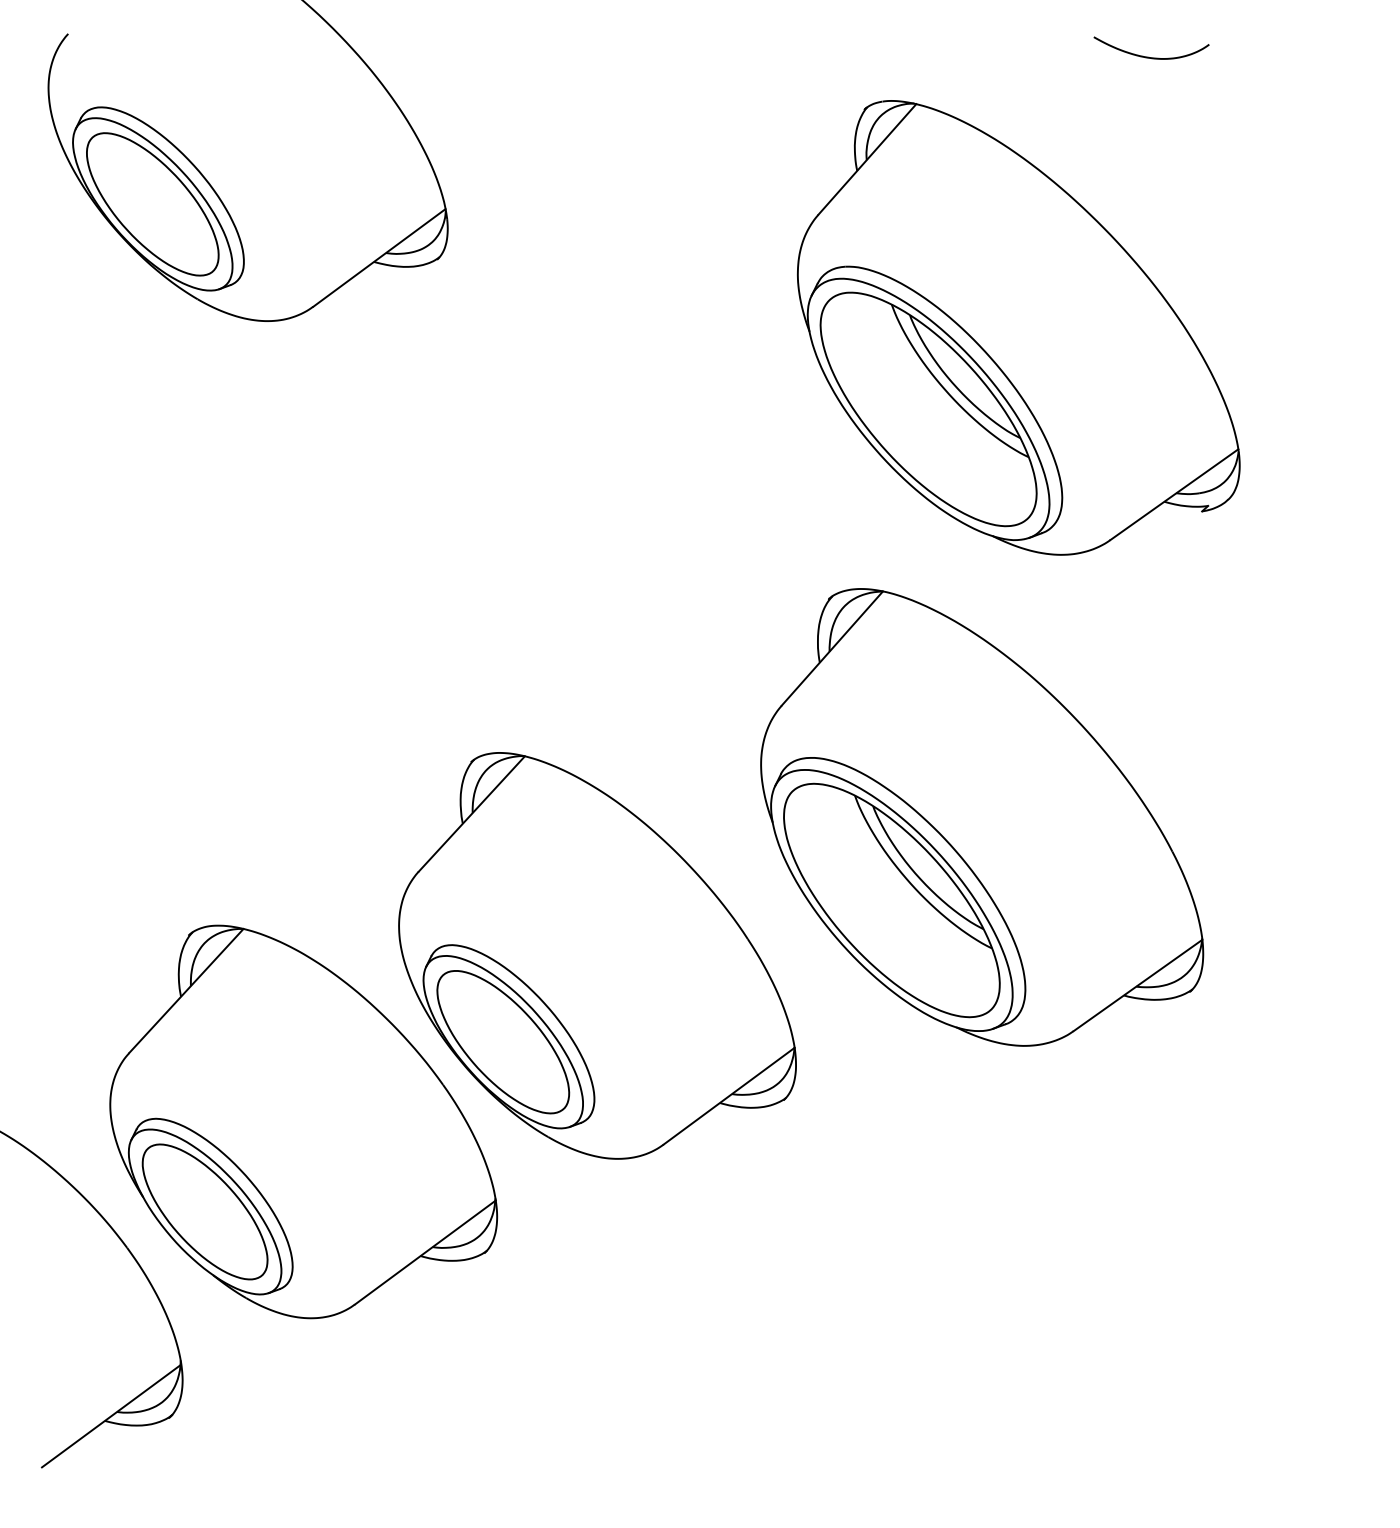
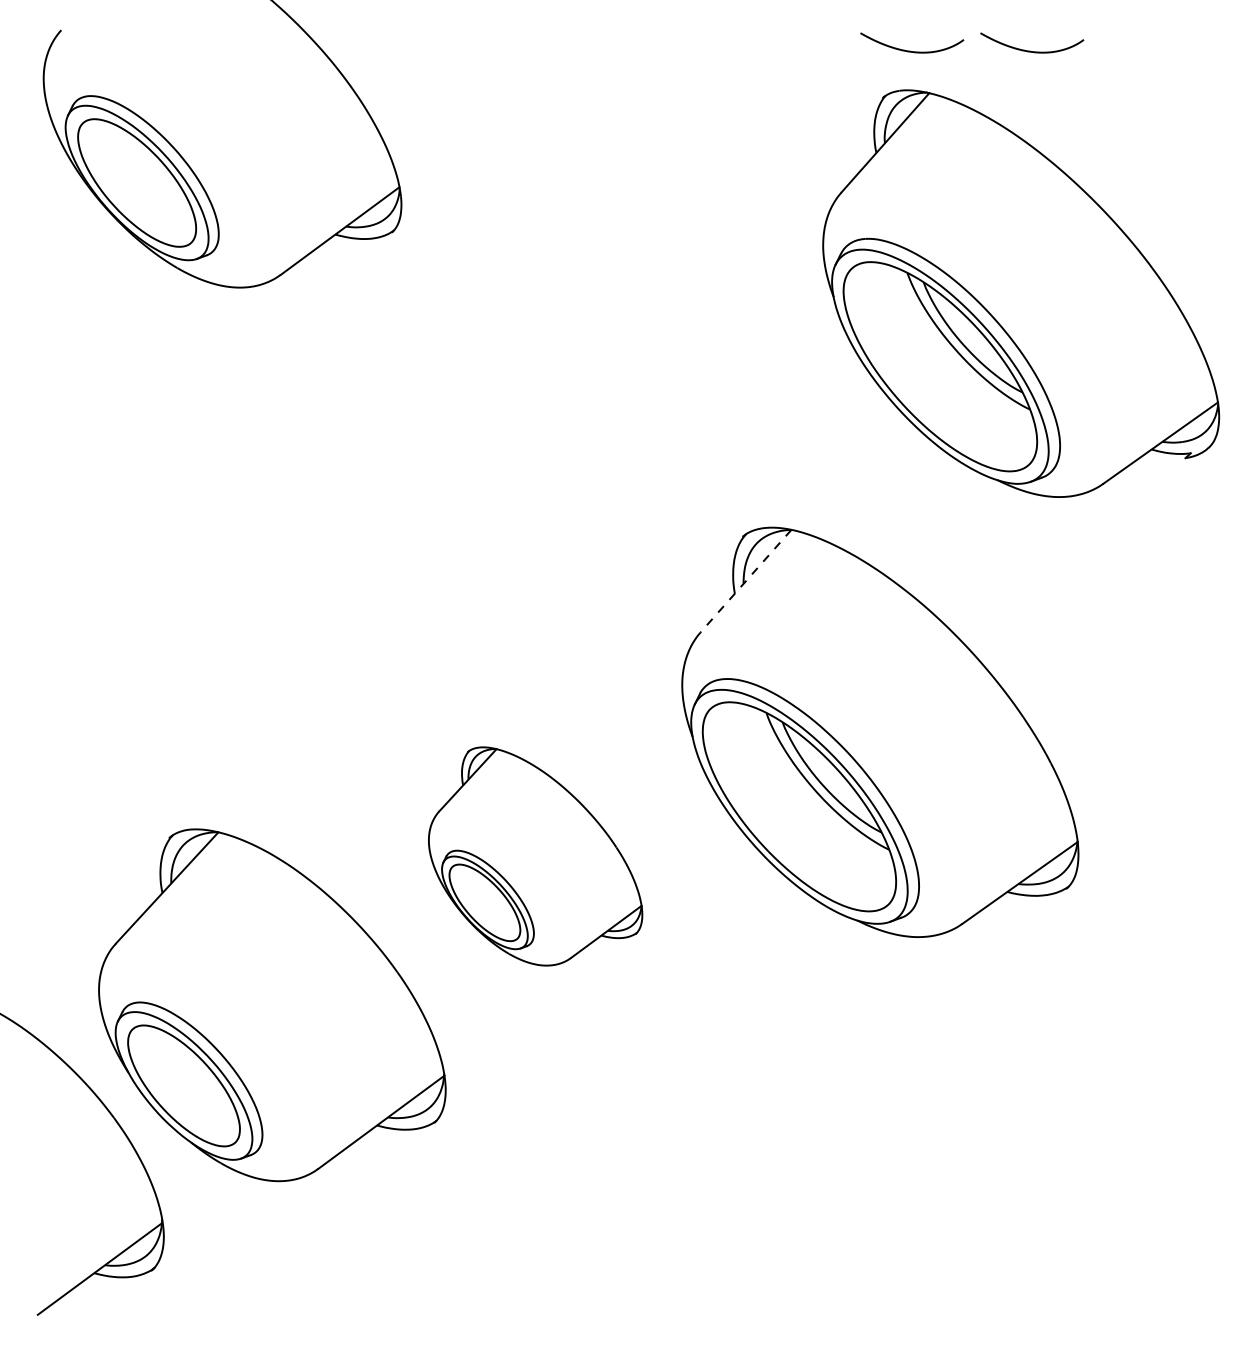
curve: (1015, 56) -> (910, 50), added
part: (1019, 327) -> (1021, 293), moved
line: (831, 649) -> (745, 581), solid -> dashed
part: (597, 955) -> (535, 856), size x0.6

